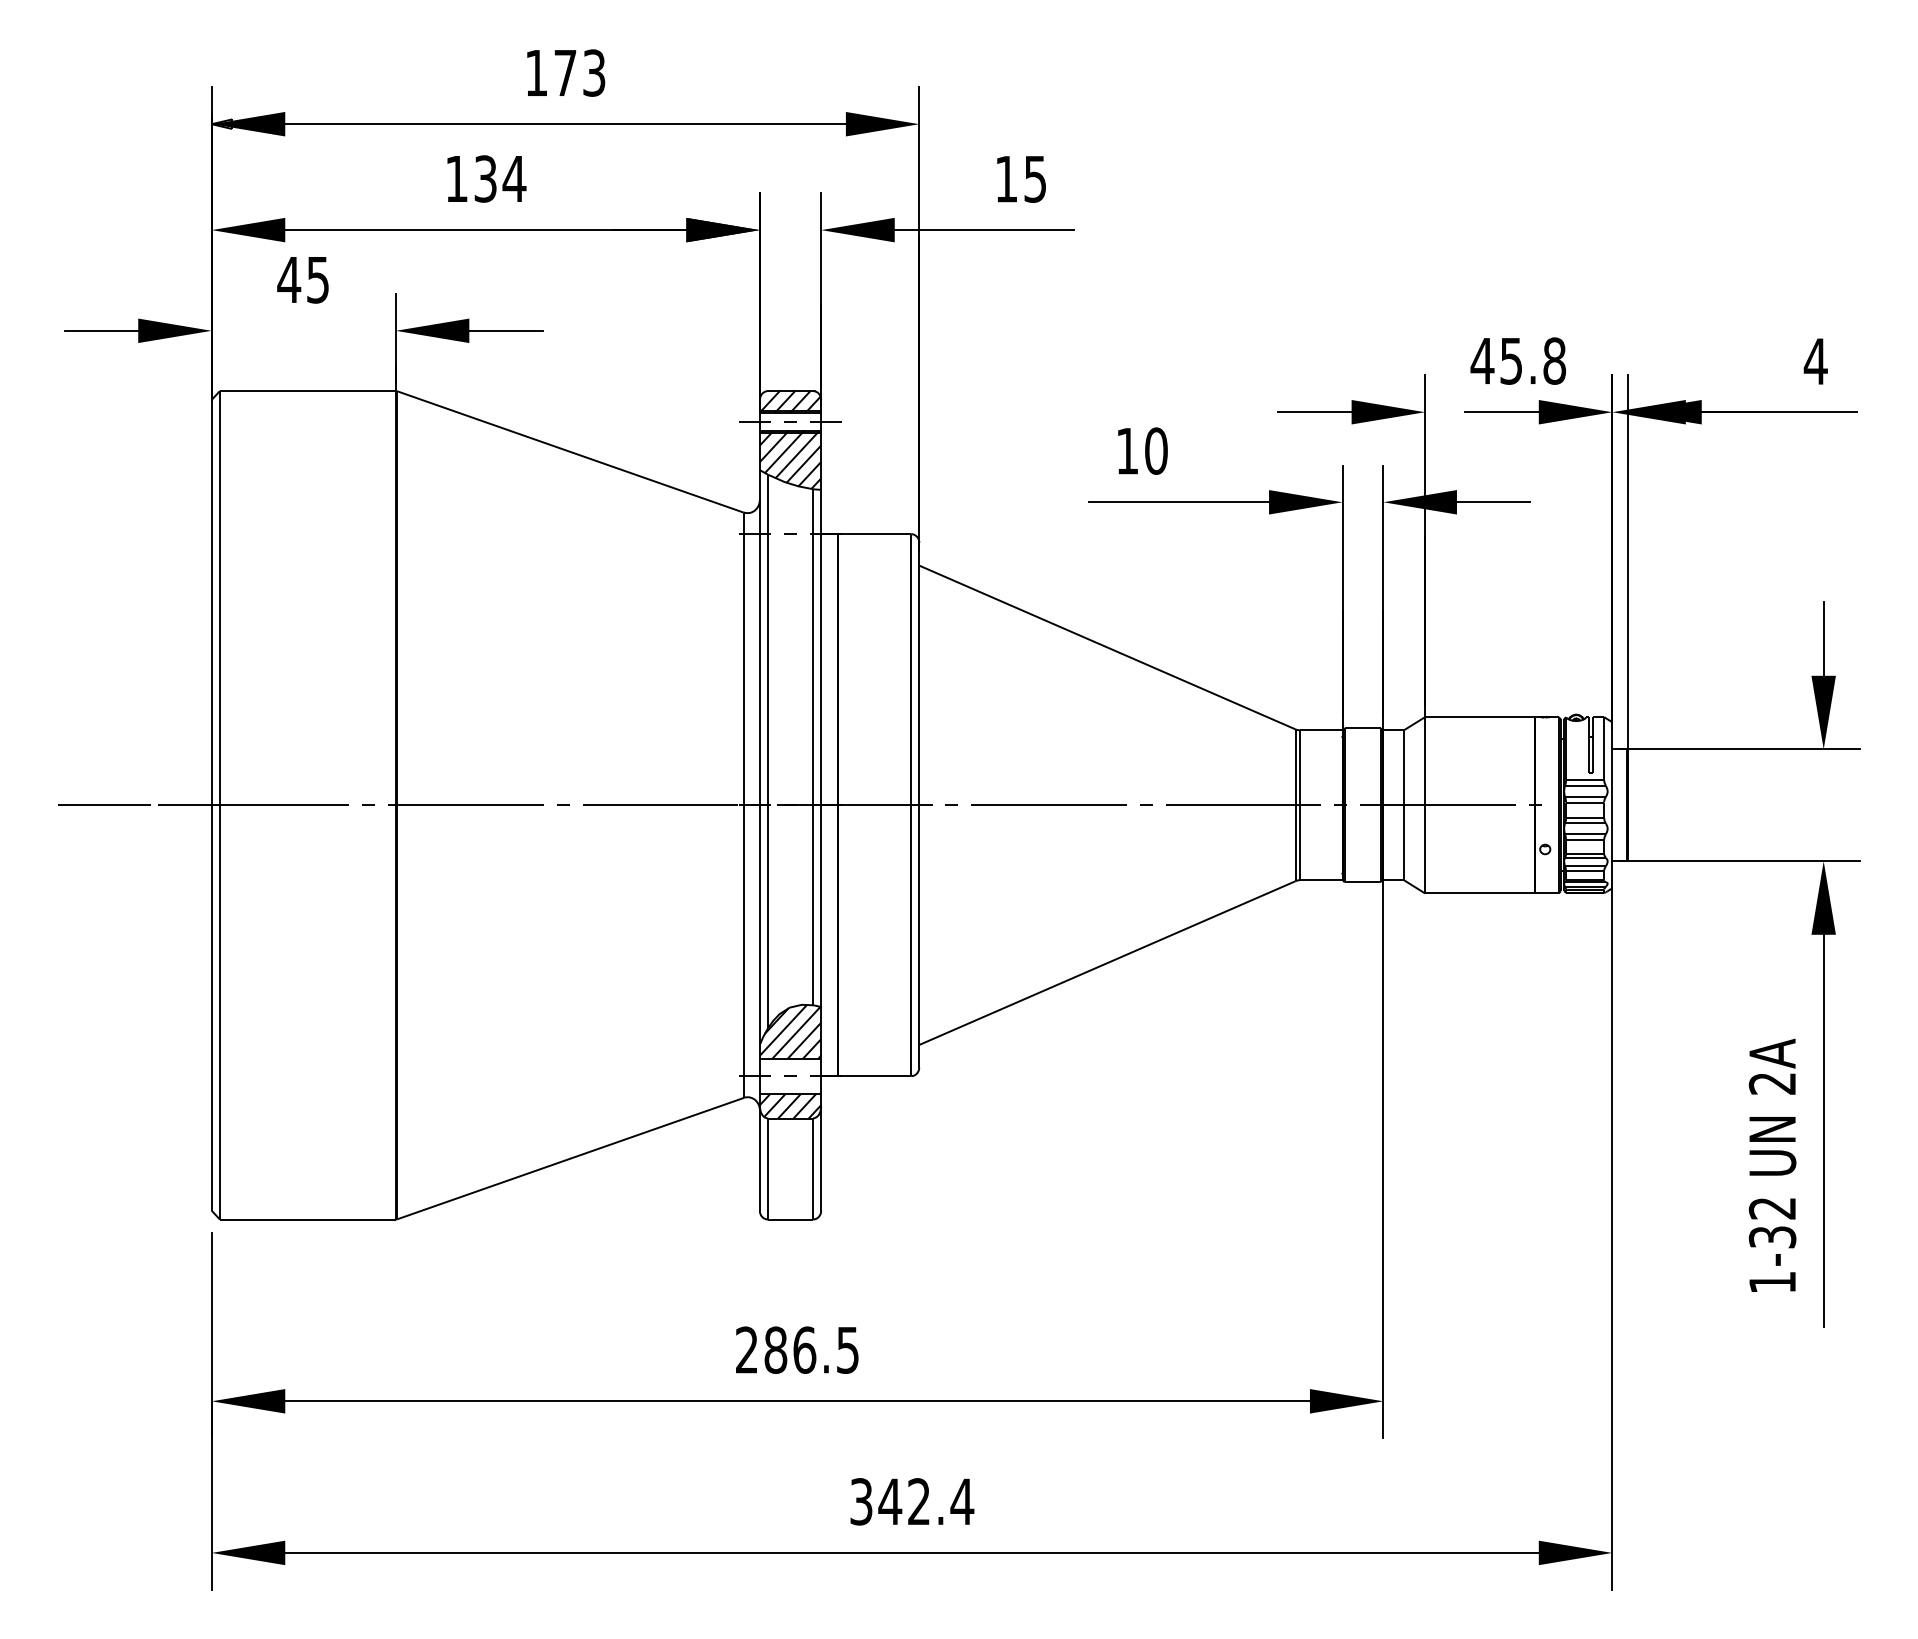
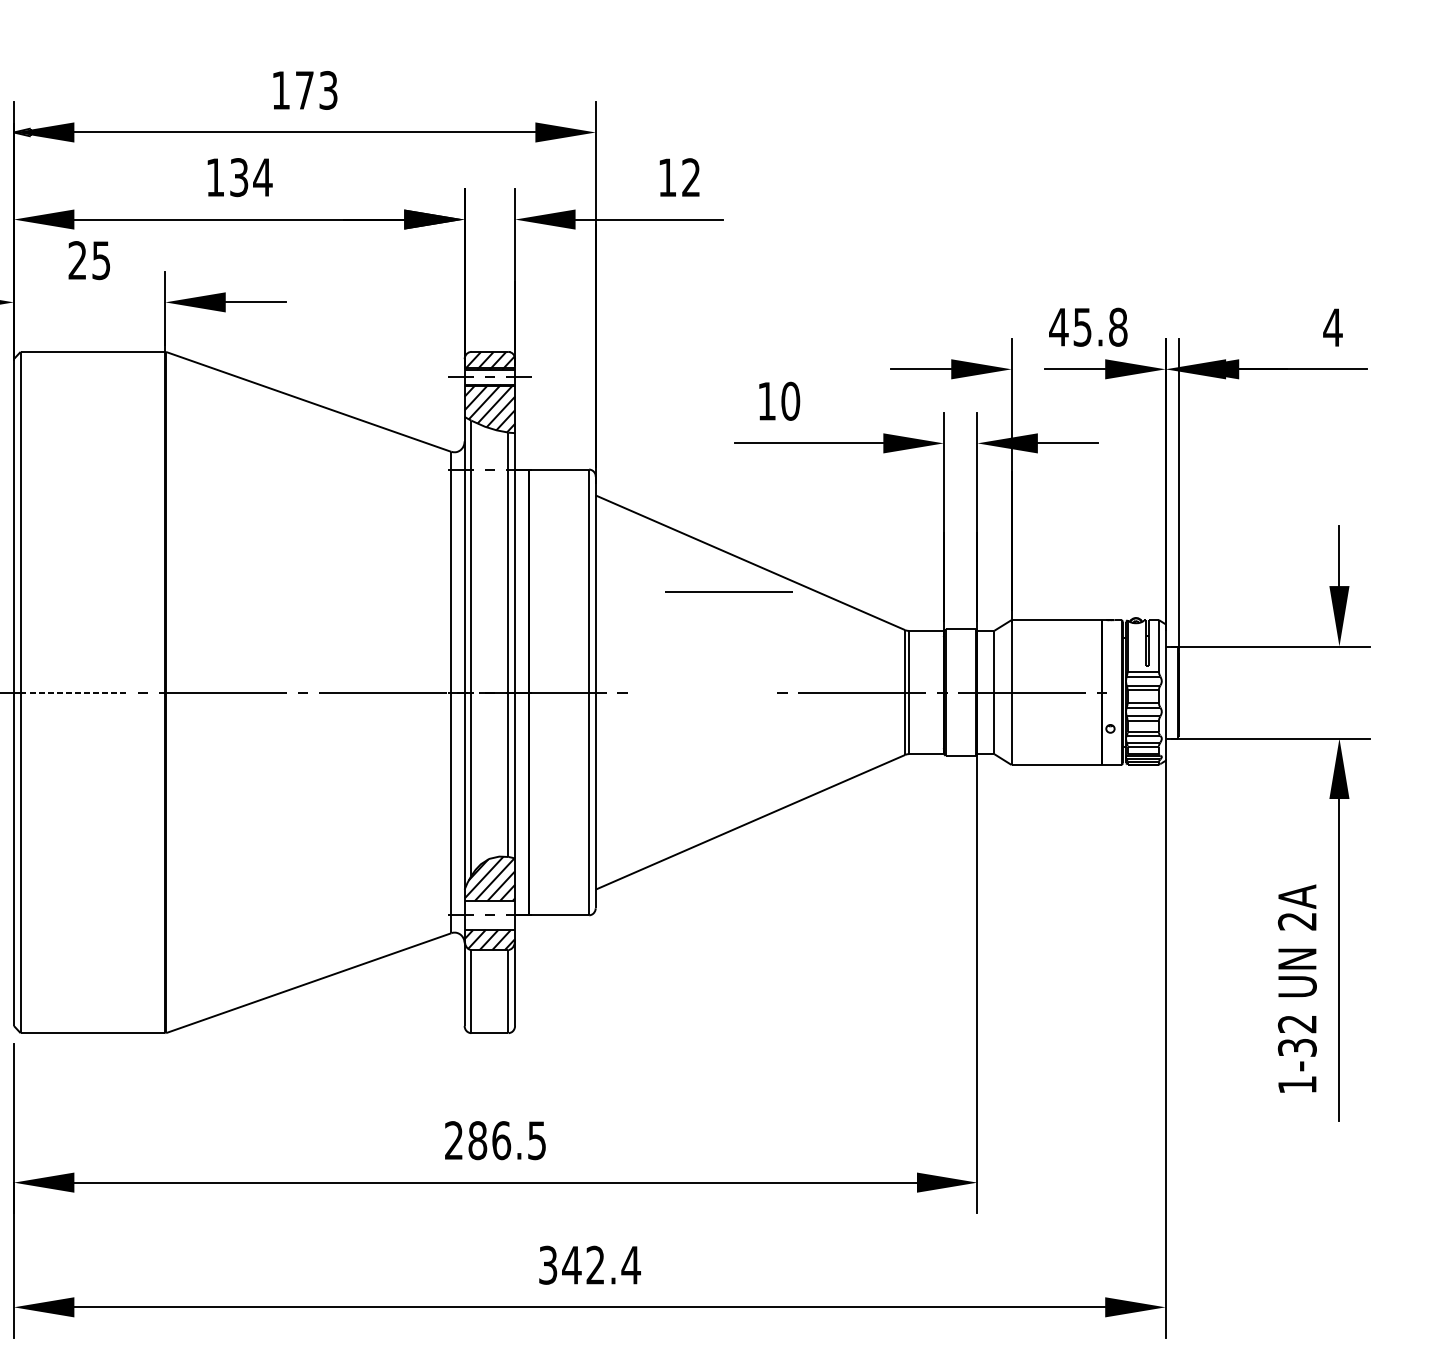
text: (1034, 178) -> (690, 177), 15 -> 12
text: (289, 279) -> (77, 260), 45 -> 25
line: (1048, 804) -> (728, 591), moved
line: (284, 805) -> (73, 692), solid -> dashed

